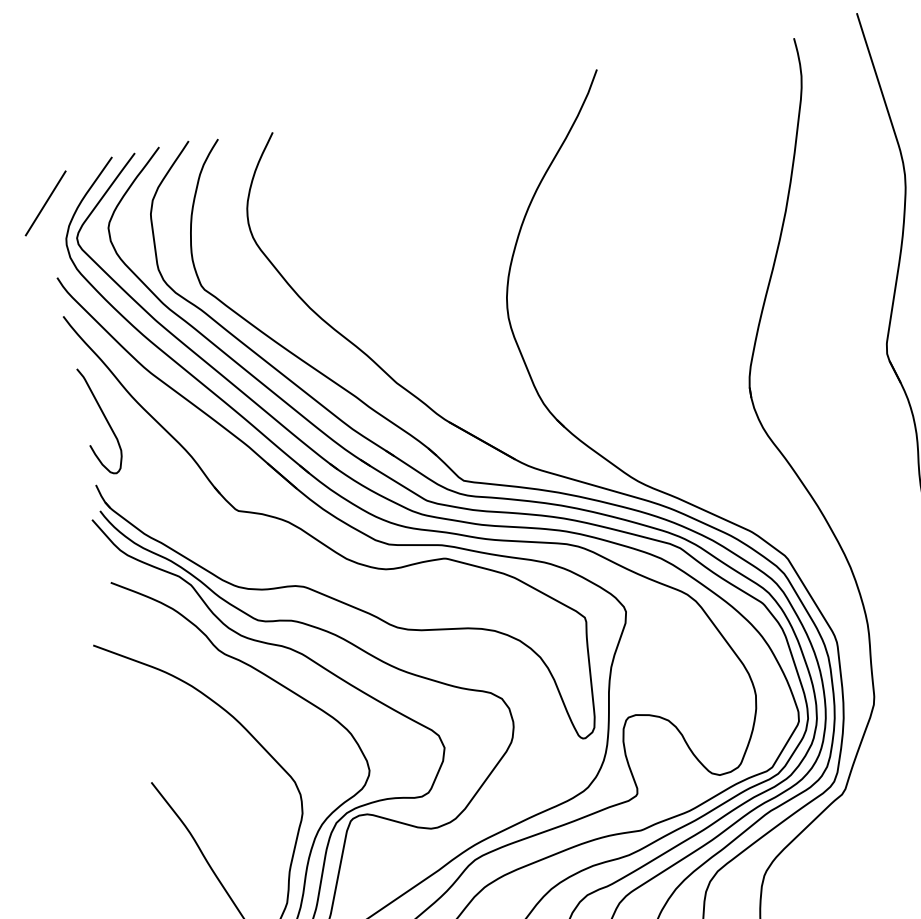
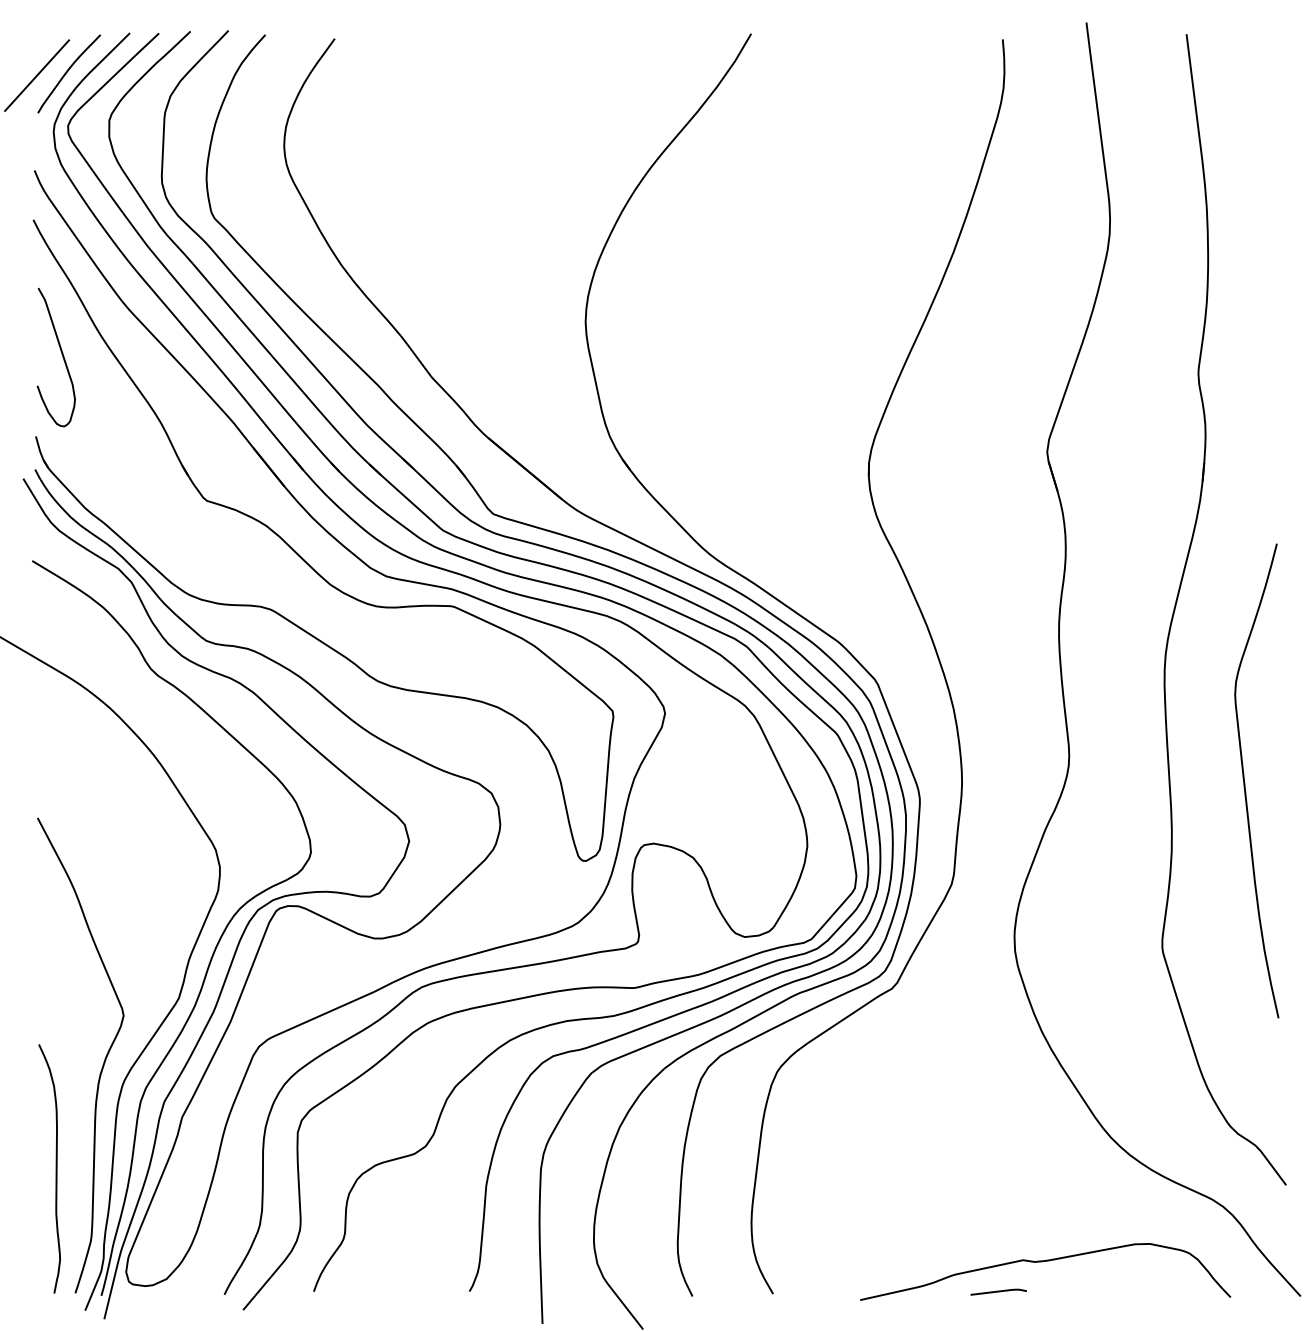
curve: (69, 196) -> (67, 72), added

